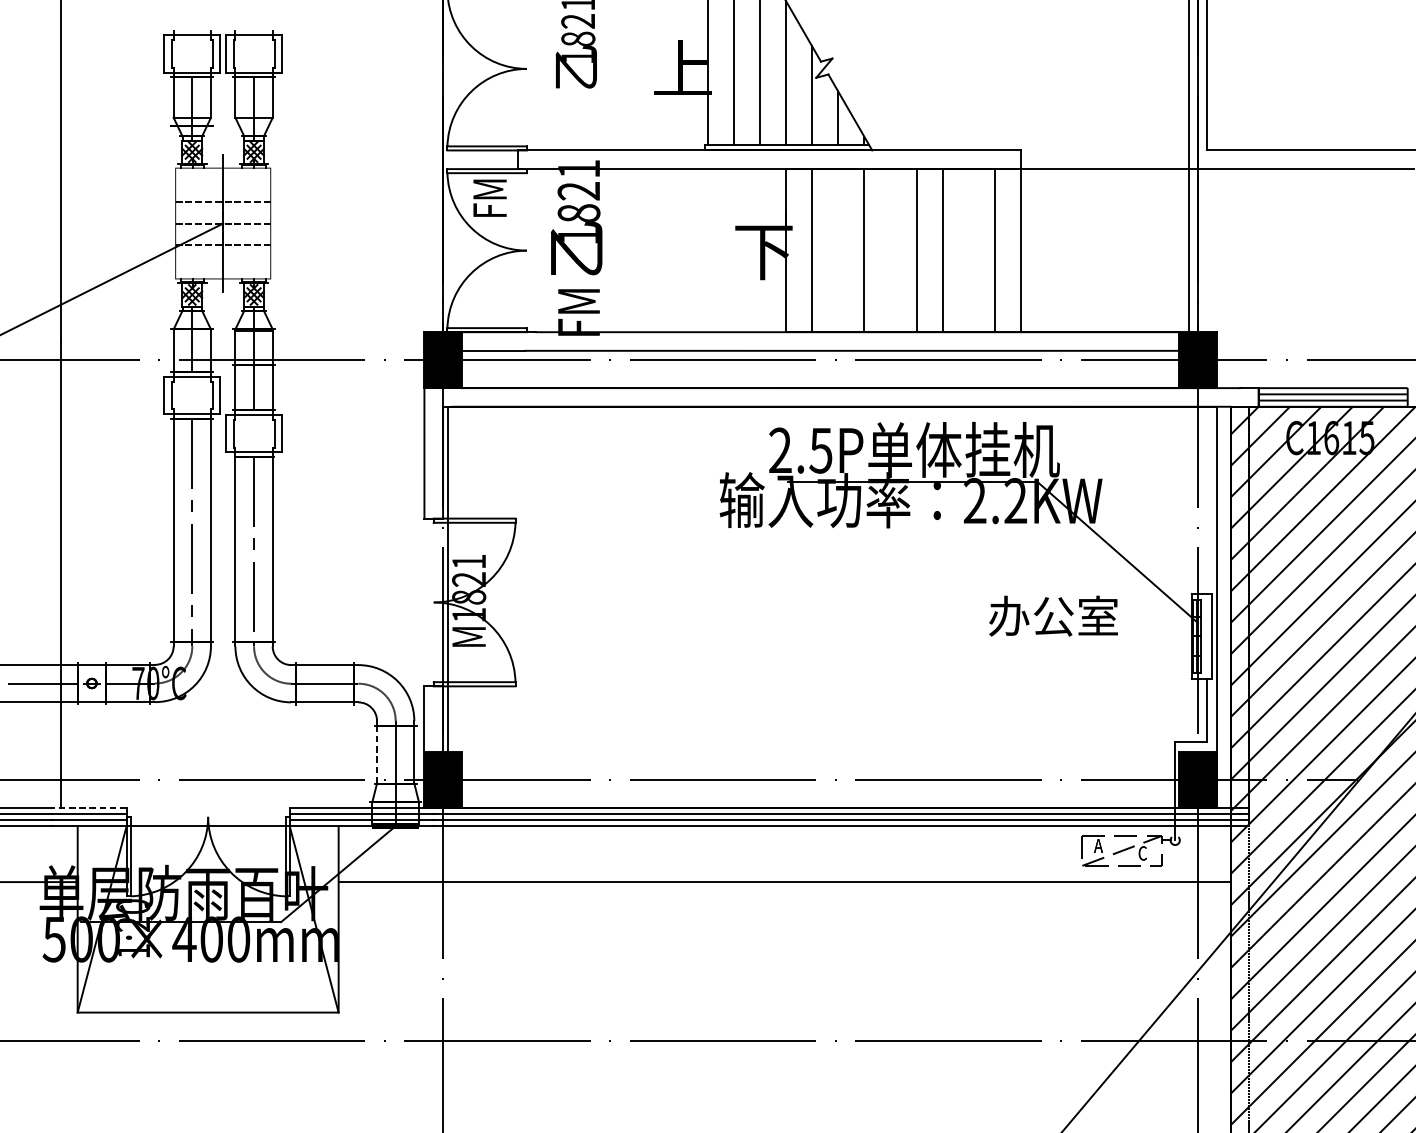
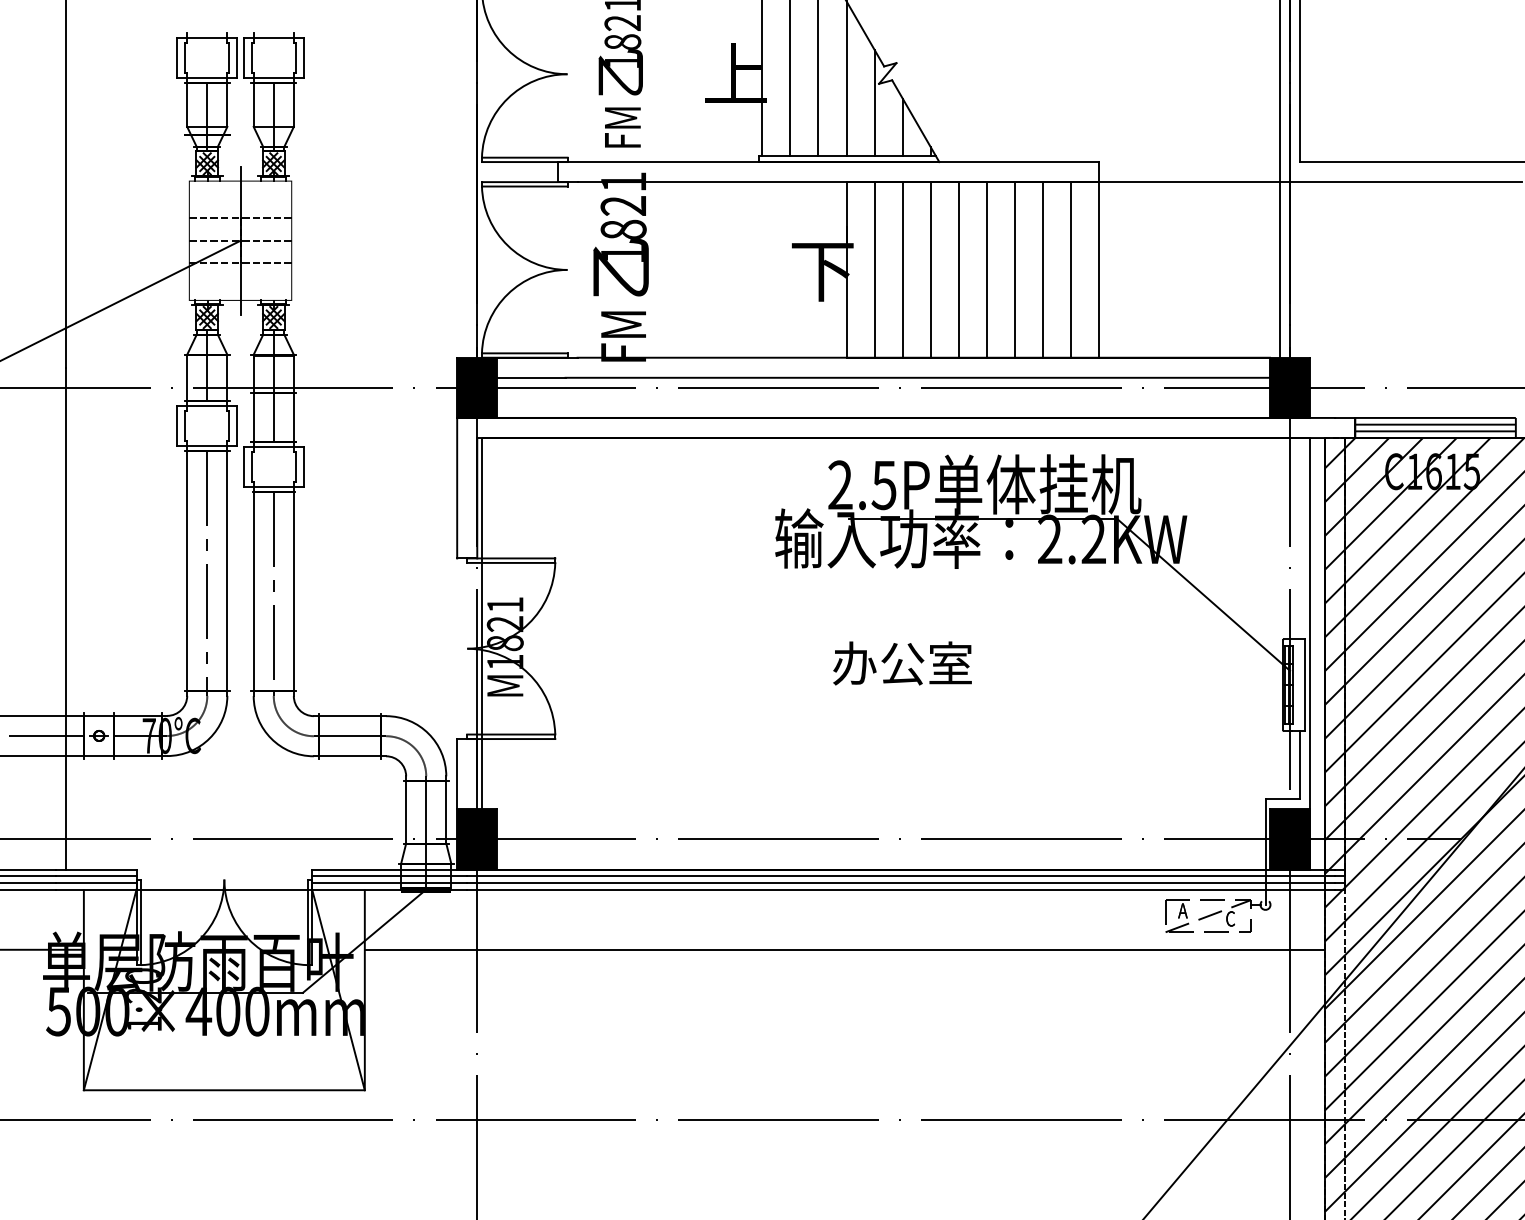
text: (489, 198) -> (622, 127), moved
line: (838, 250) -> (902, 269), added
line: (890, 250) -> (958, 269), added
line: (968, 250) -> (1043, 269), added
text: (1053, 616) -> (902, 663), moved
line: (377, 755) -> (406, 813), dashed -> solid
line: (88, 807) -> (95, 869), dashed -> solid

